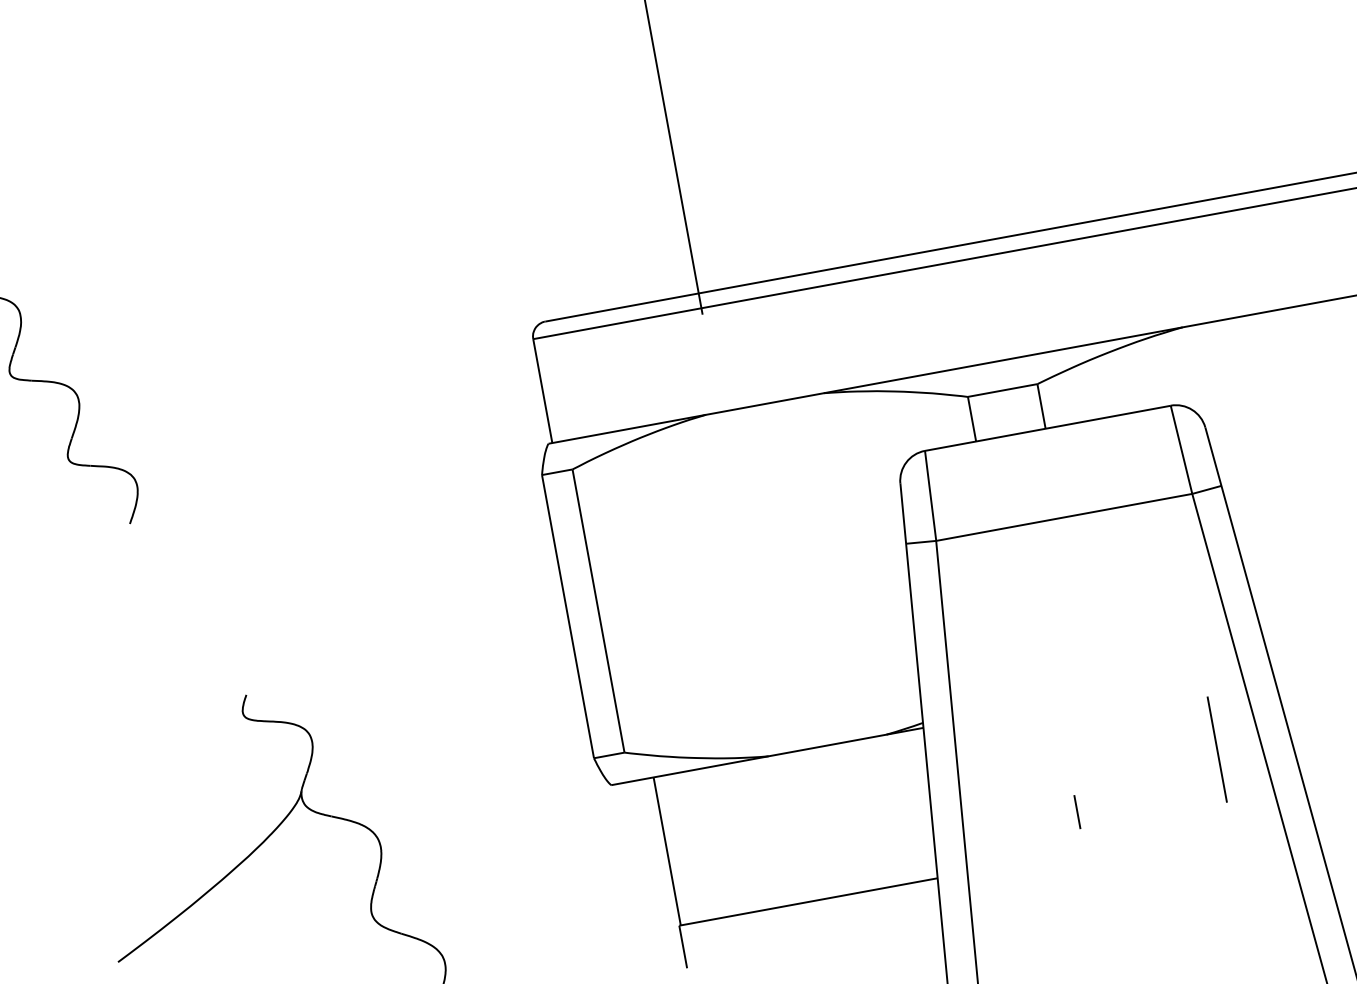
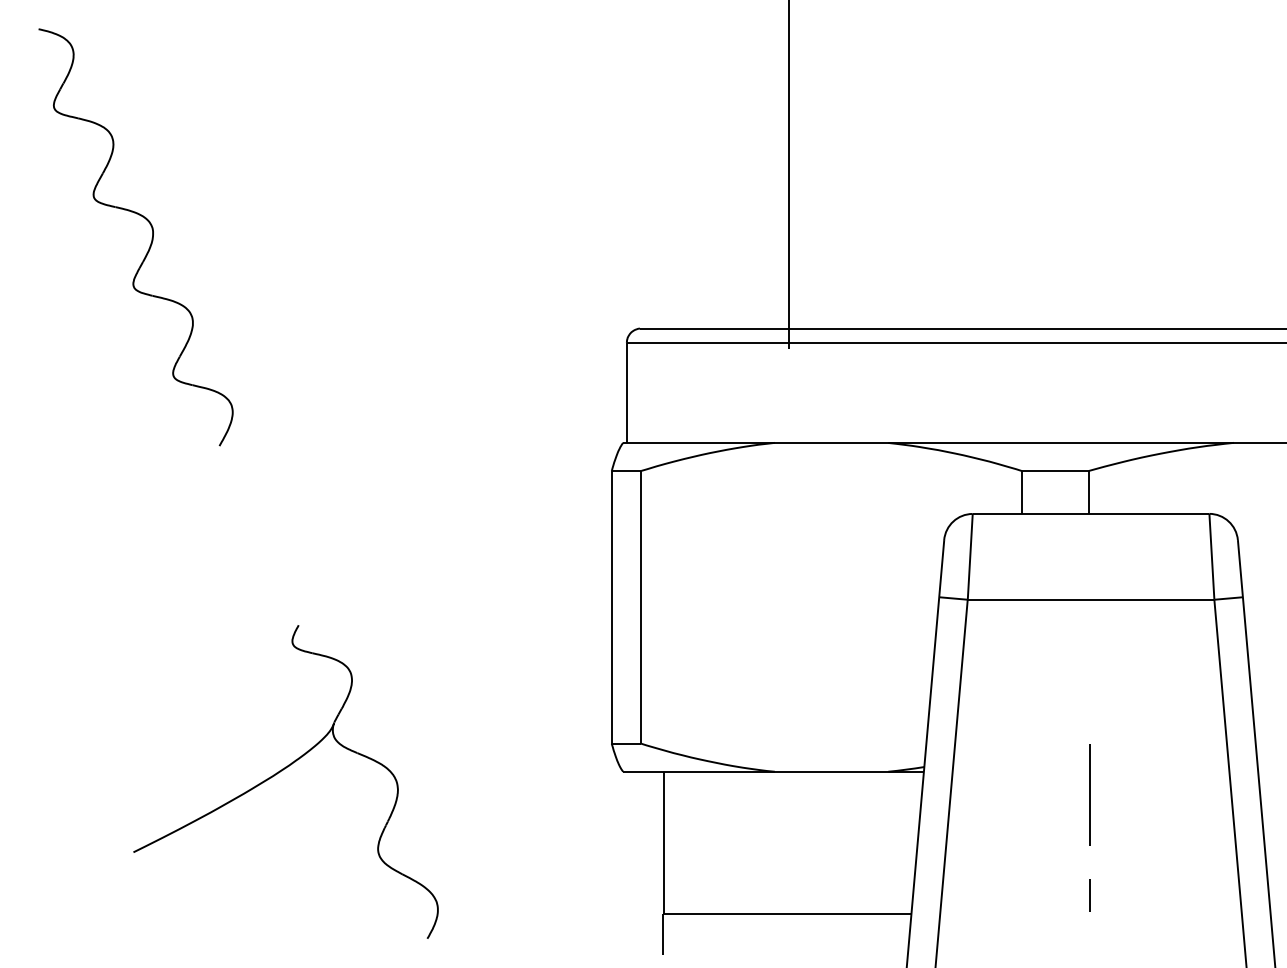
line: (1216, 748) -> (1089, 794), moved
line: (1076, 812) -> (1089, 895), moved

